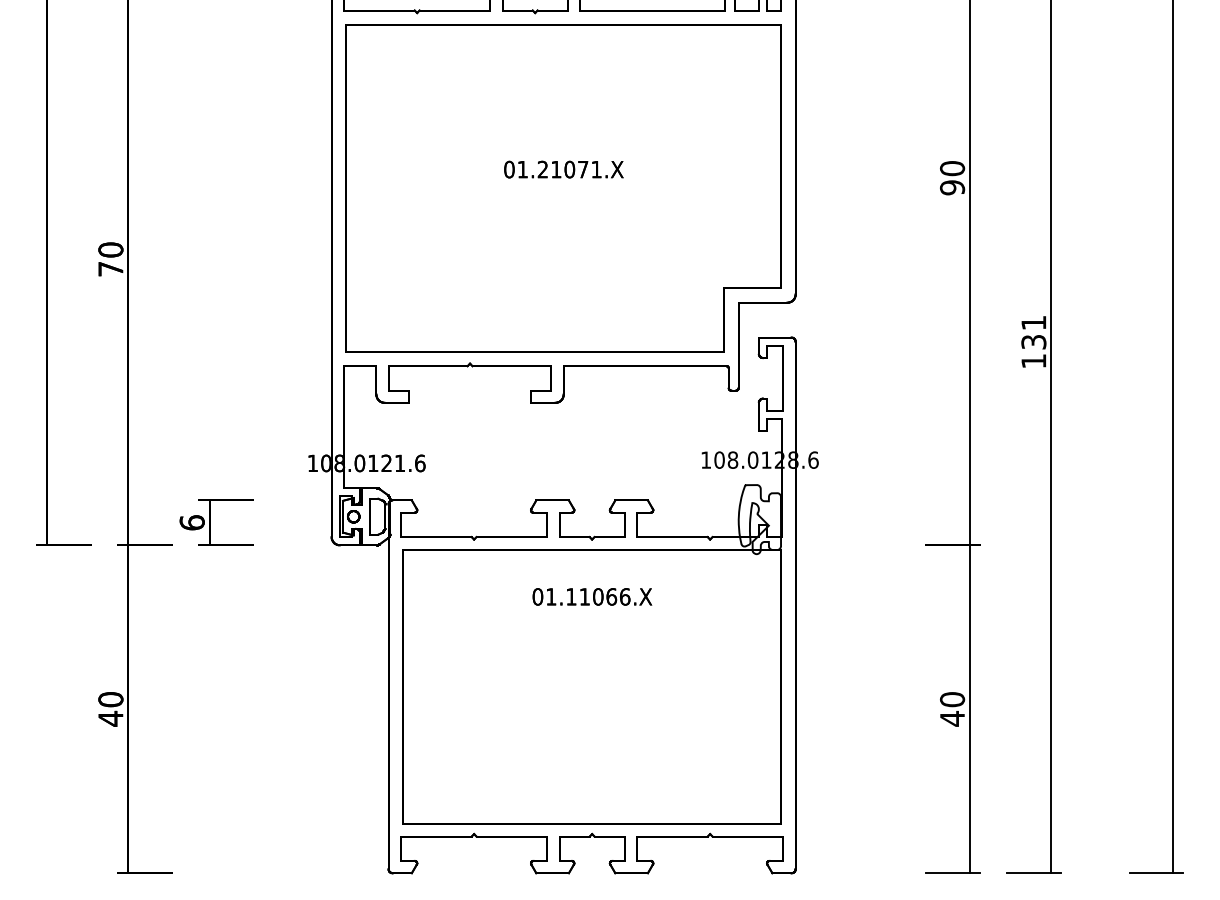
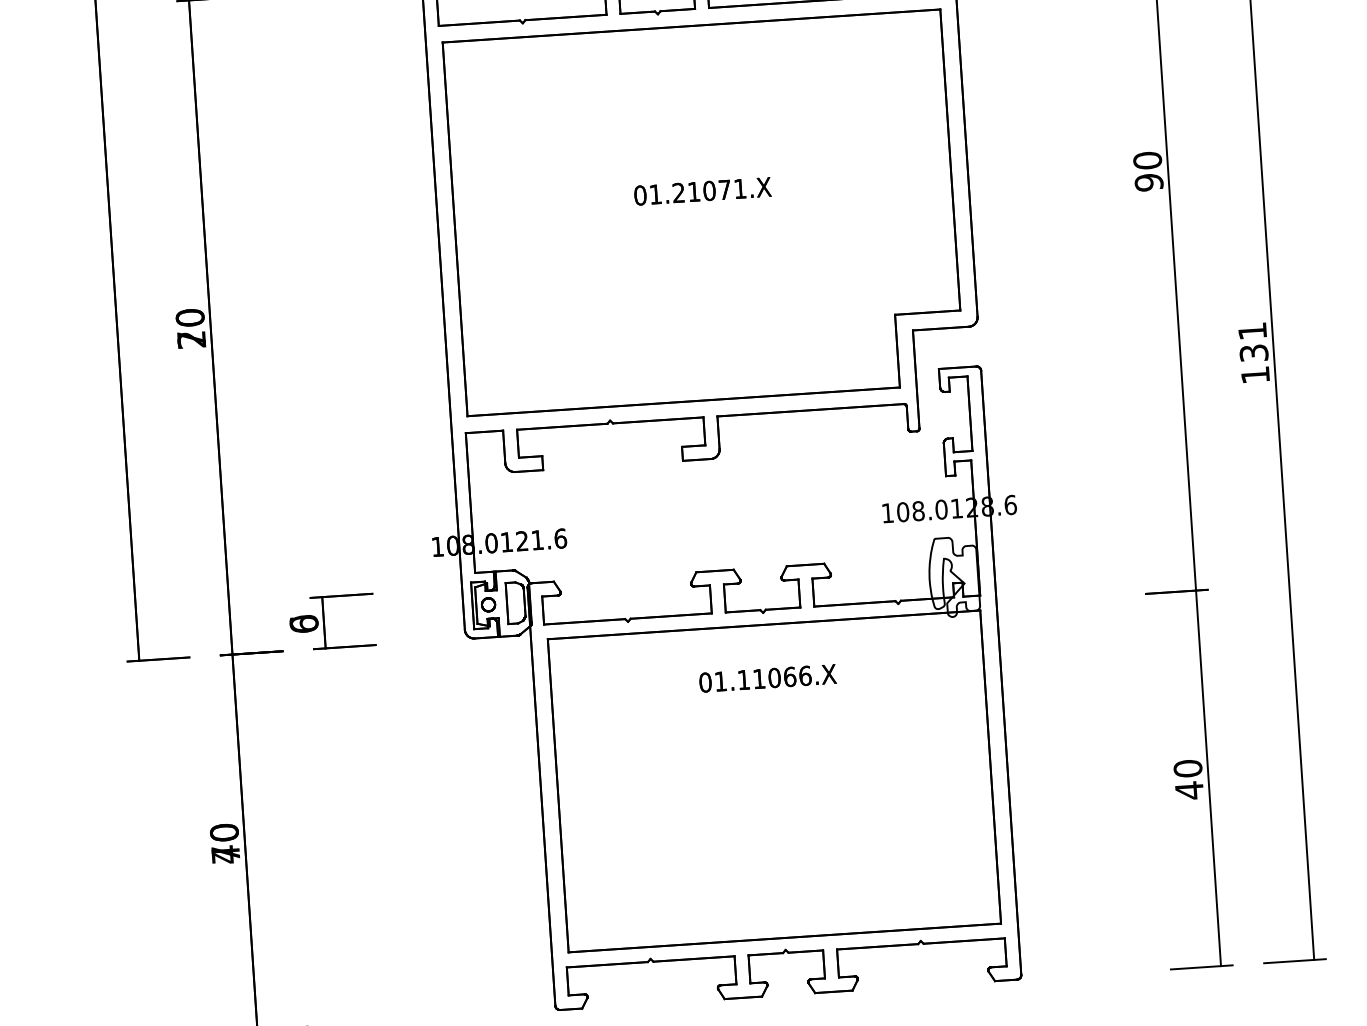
text: (110, 269) -> (191, 340), 70 -> 20
text: (191, 522) -> (303, 623), 6 -> 0
text: (110, 718) -> (225, 854), 40 -> 70

